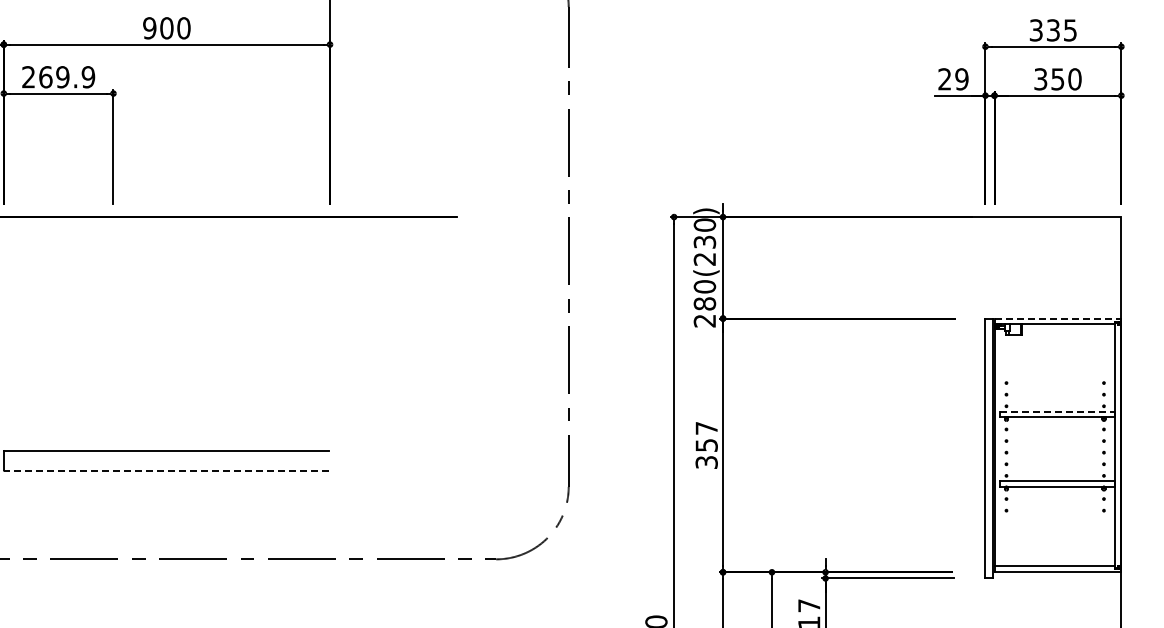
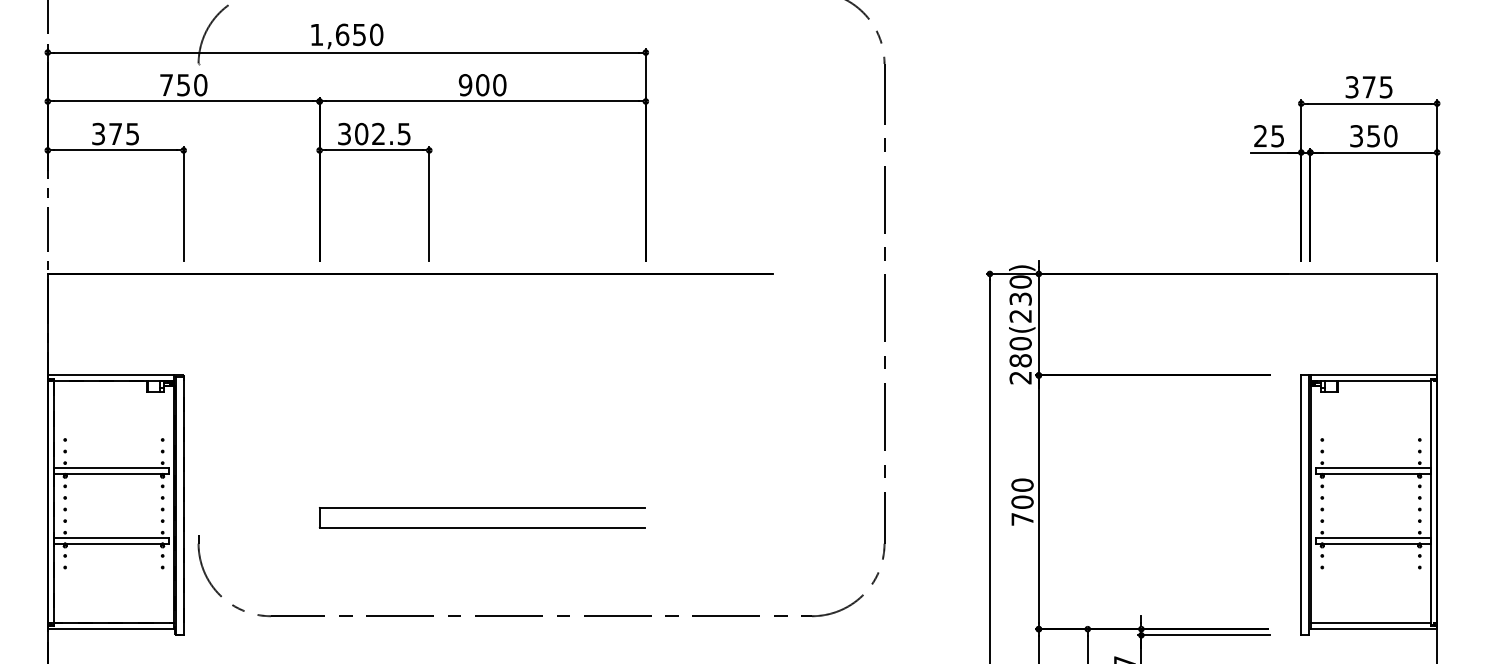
text: (1052, 30) -> (1368, 87), 335 -> 375
text: (58, 76) -> (374, 133), 269.9 -> 302.5
text: (961, 79) -> (1277, 136), 29 -> 25
line: (1058, 318) -> (1374, 375), dashed -> solid
line: (1057, 411) -> (1373, 468), dashed -> solid
text: (706, 444) -> (1022, 501), 357 -> 700
line: (166, 470) -> (482, 527), dashed -> solid

